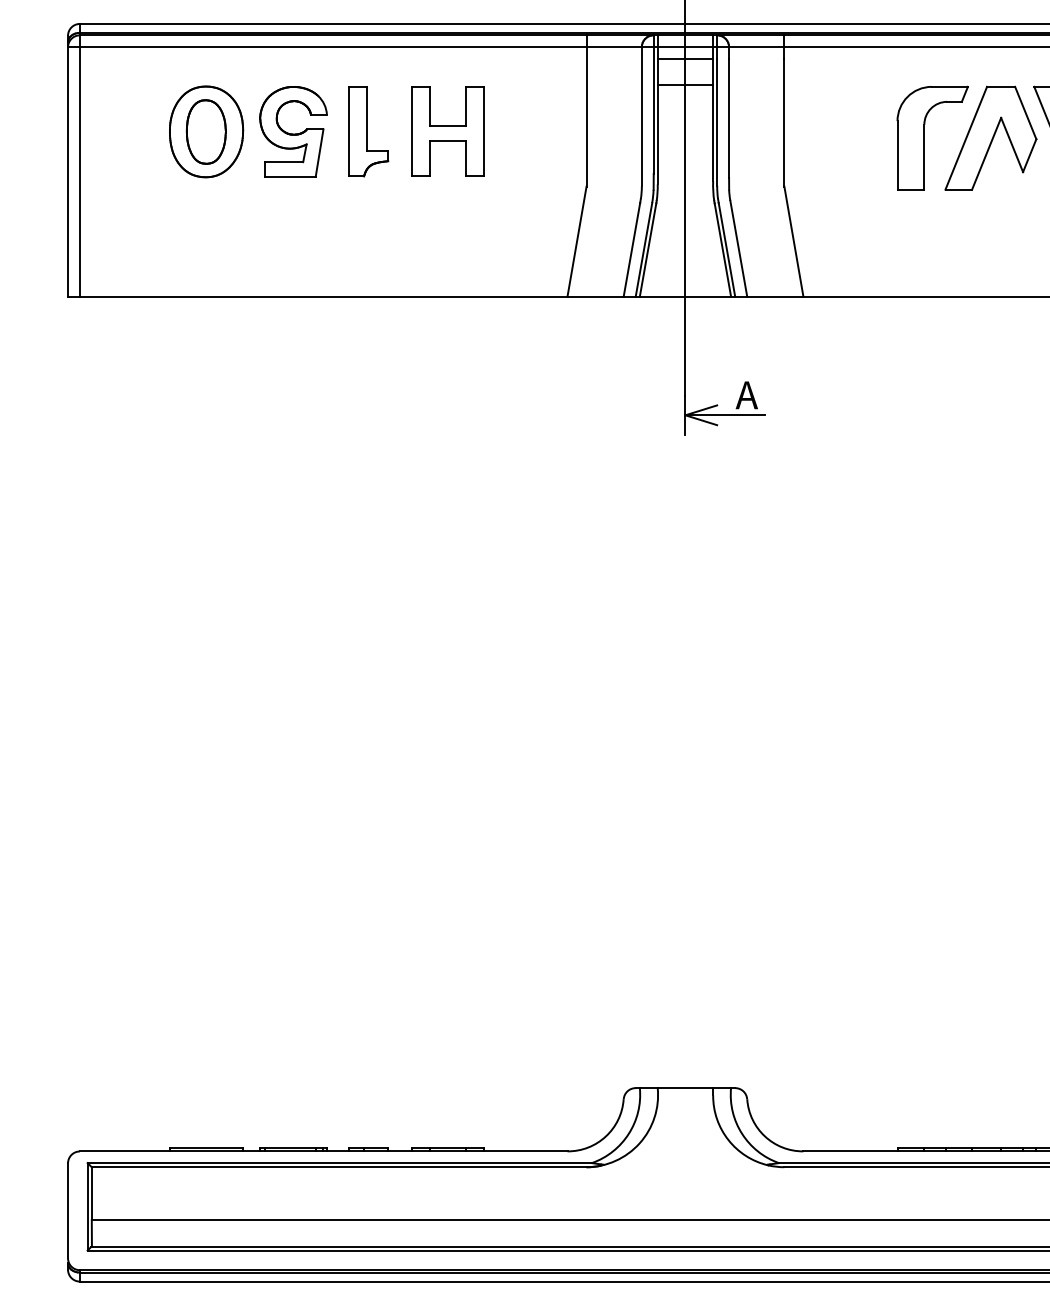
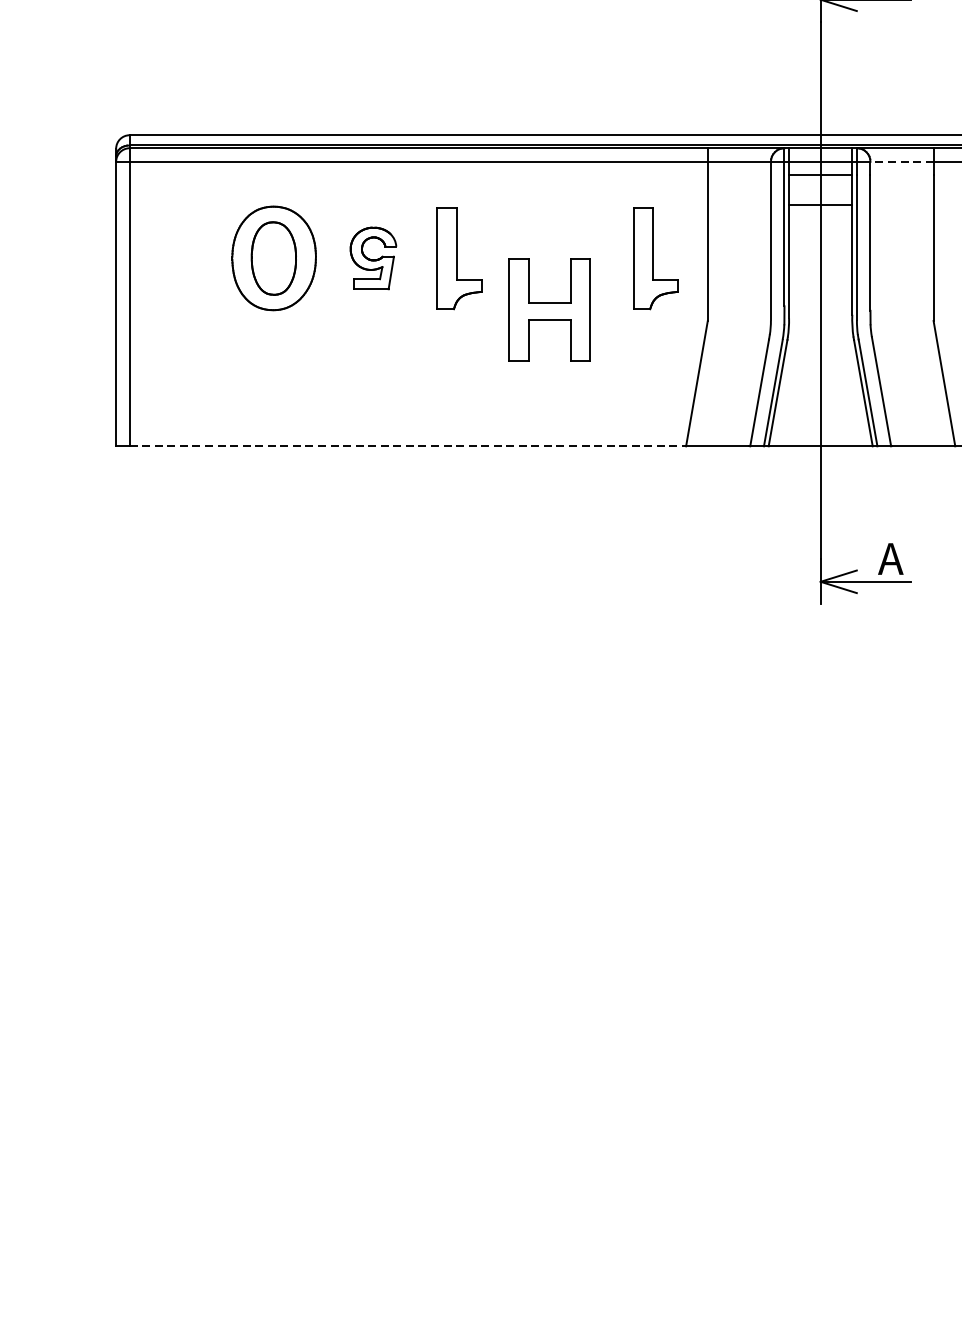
line: (756, 47) -> (901, 162), solid -> dashed
part: (293, 131) -> (373, 257), size x0.6
part: (447, 131) -> (549, 309), moved
part: (540, 131) -> (655, 257), added
line: (323, 296) -> (407, 446), solid -> dashed

